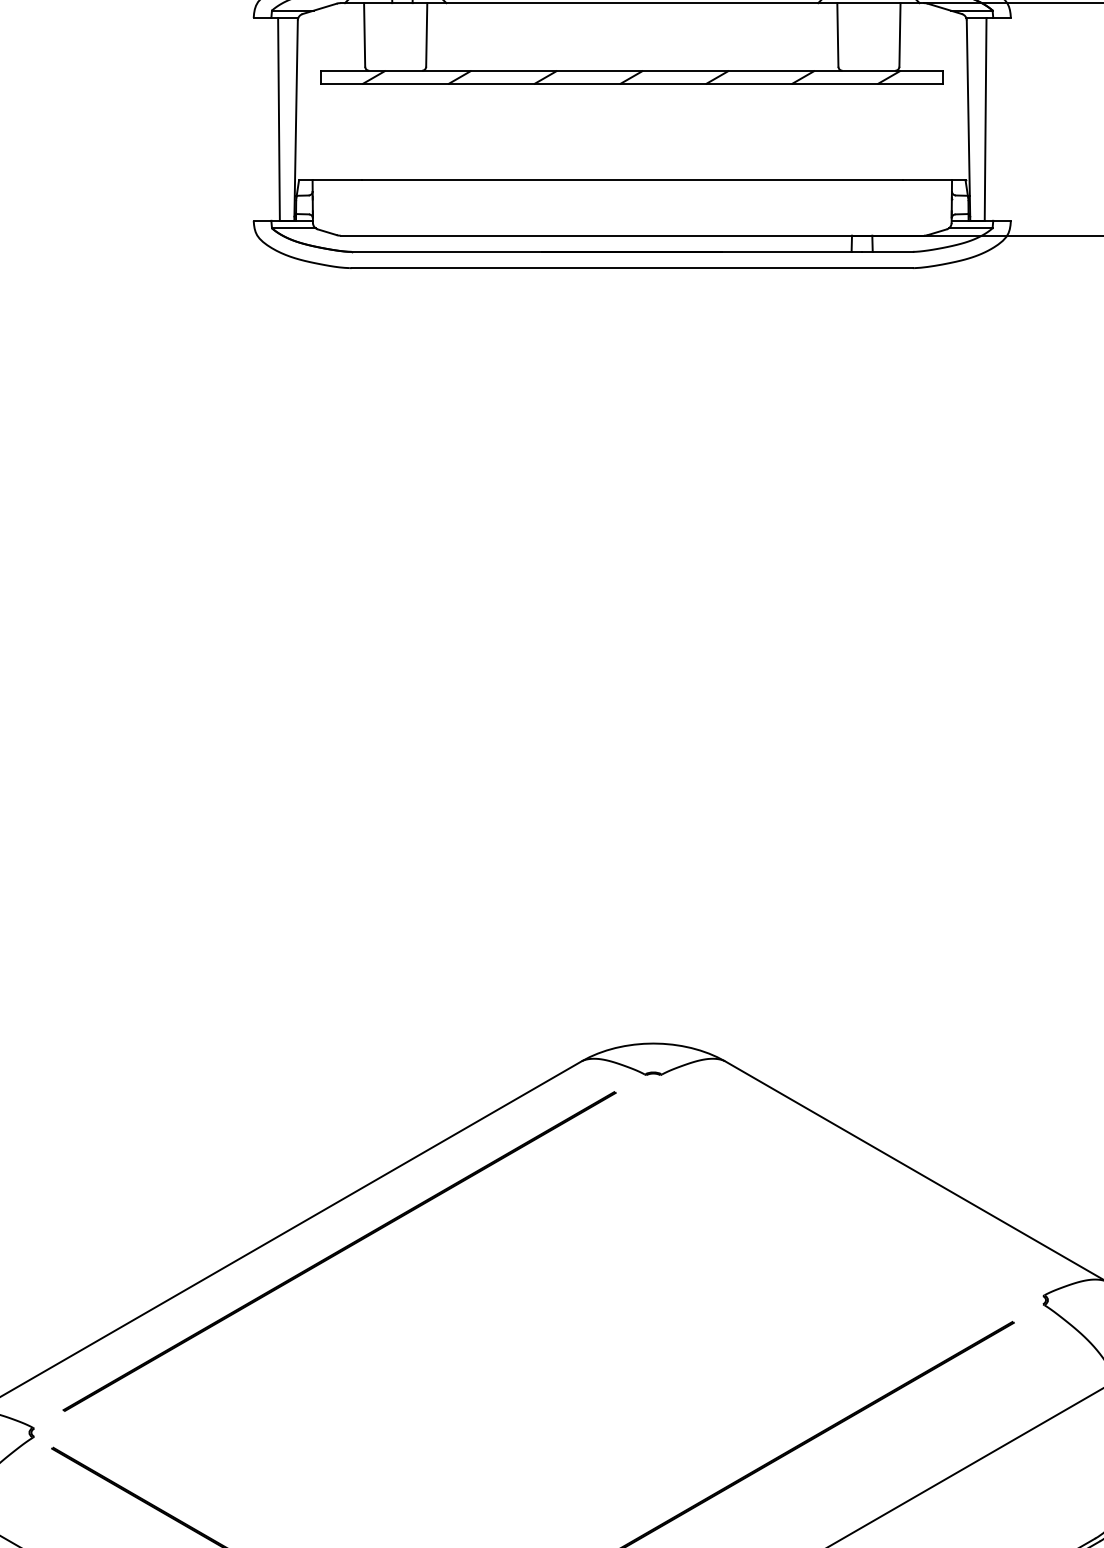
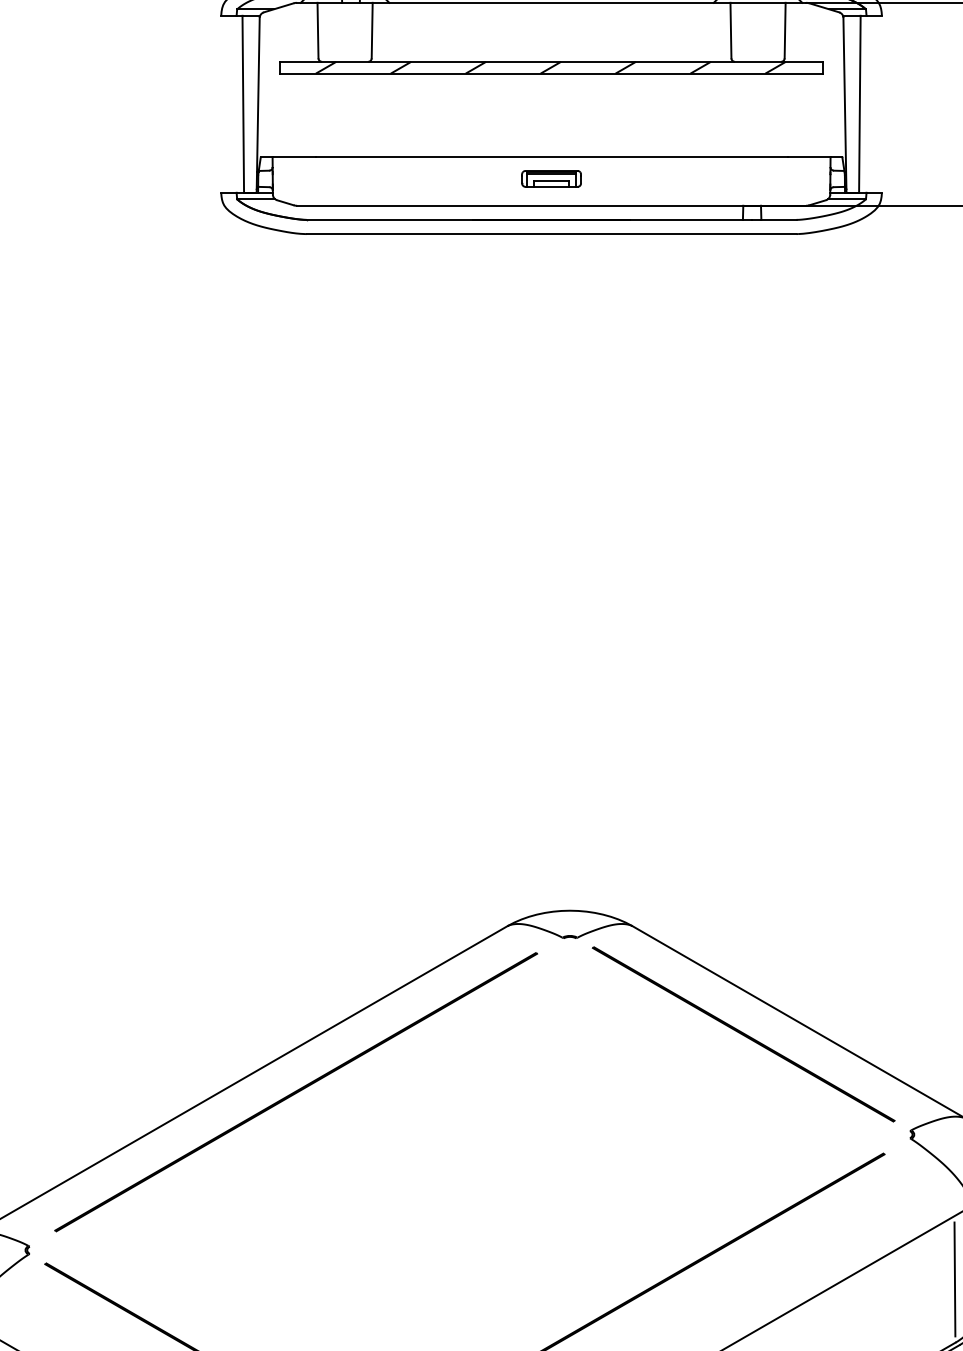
part: (631, 204) -> (550, 178), added
line: (852, 1185) -> (743, 1034), added
line: (1094, 1465) -> (954, 1278), added

